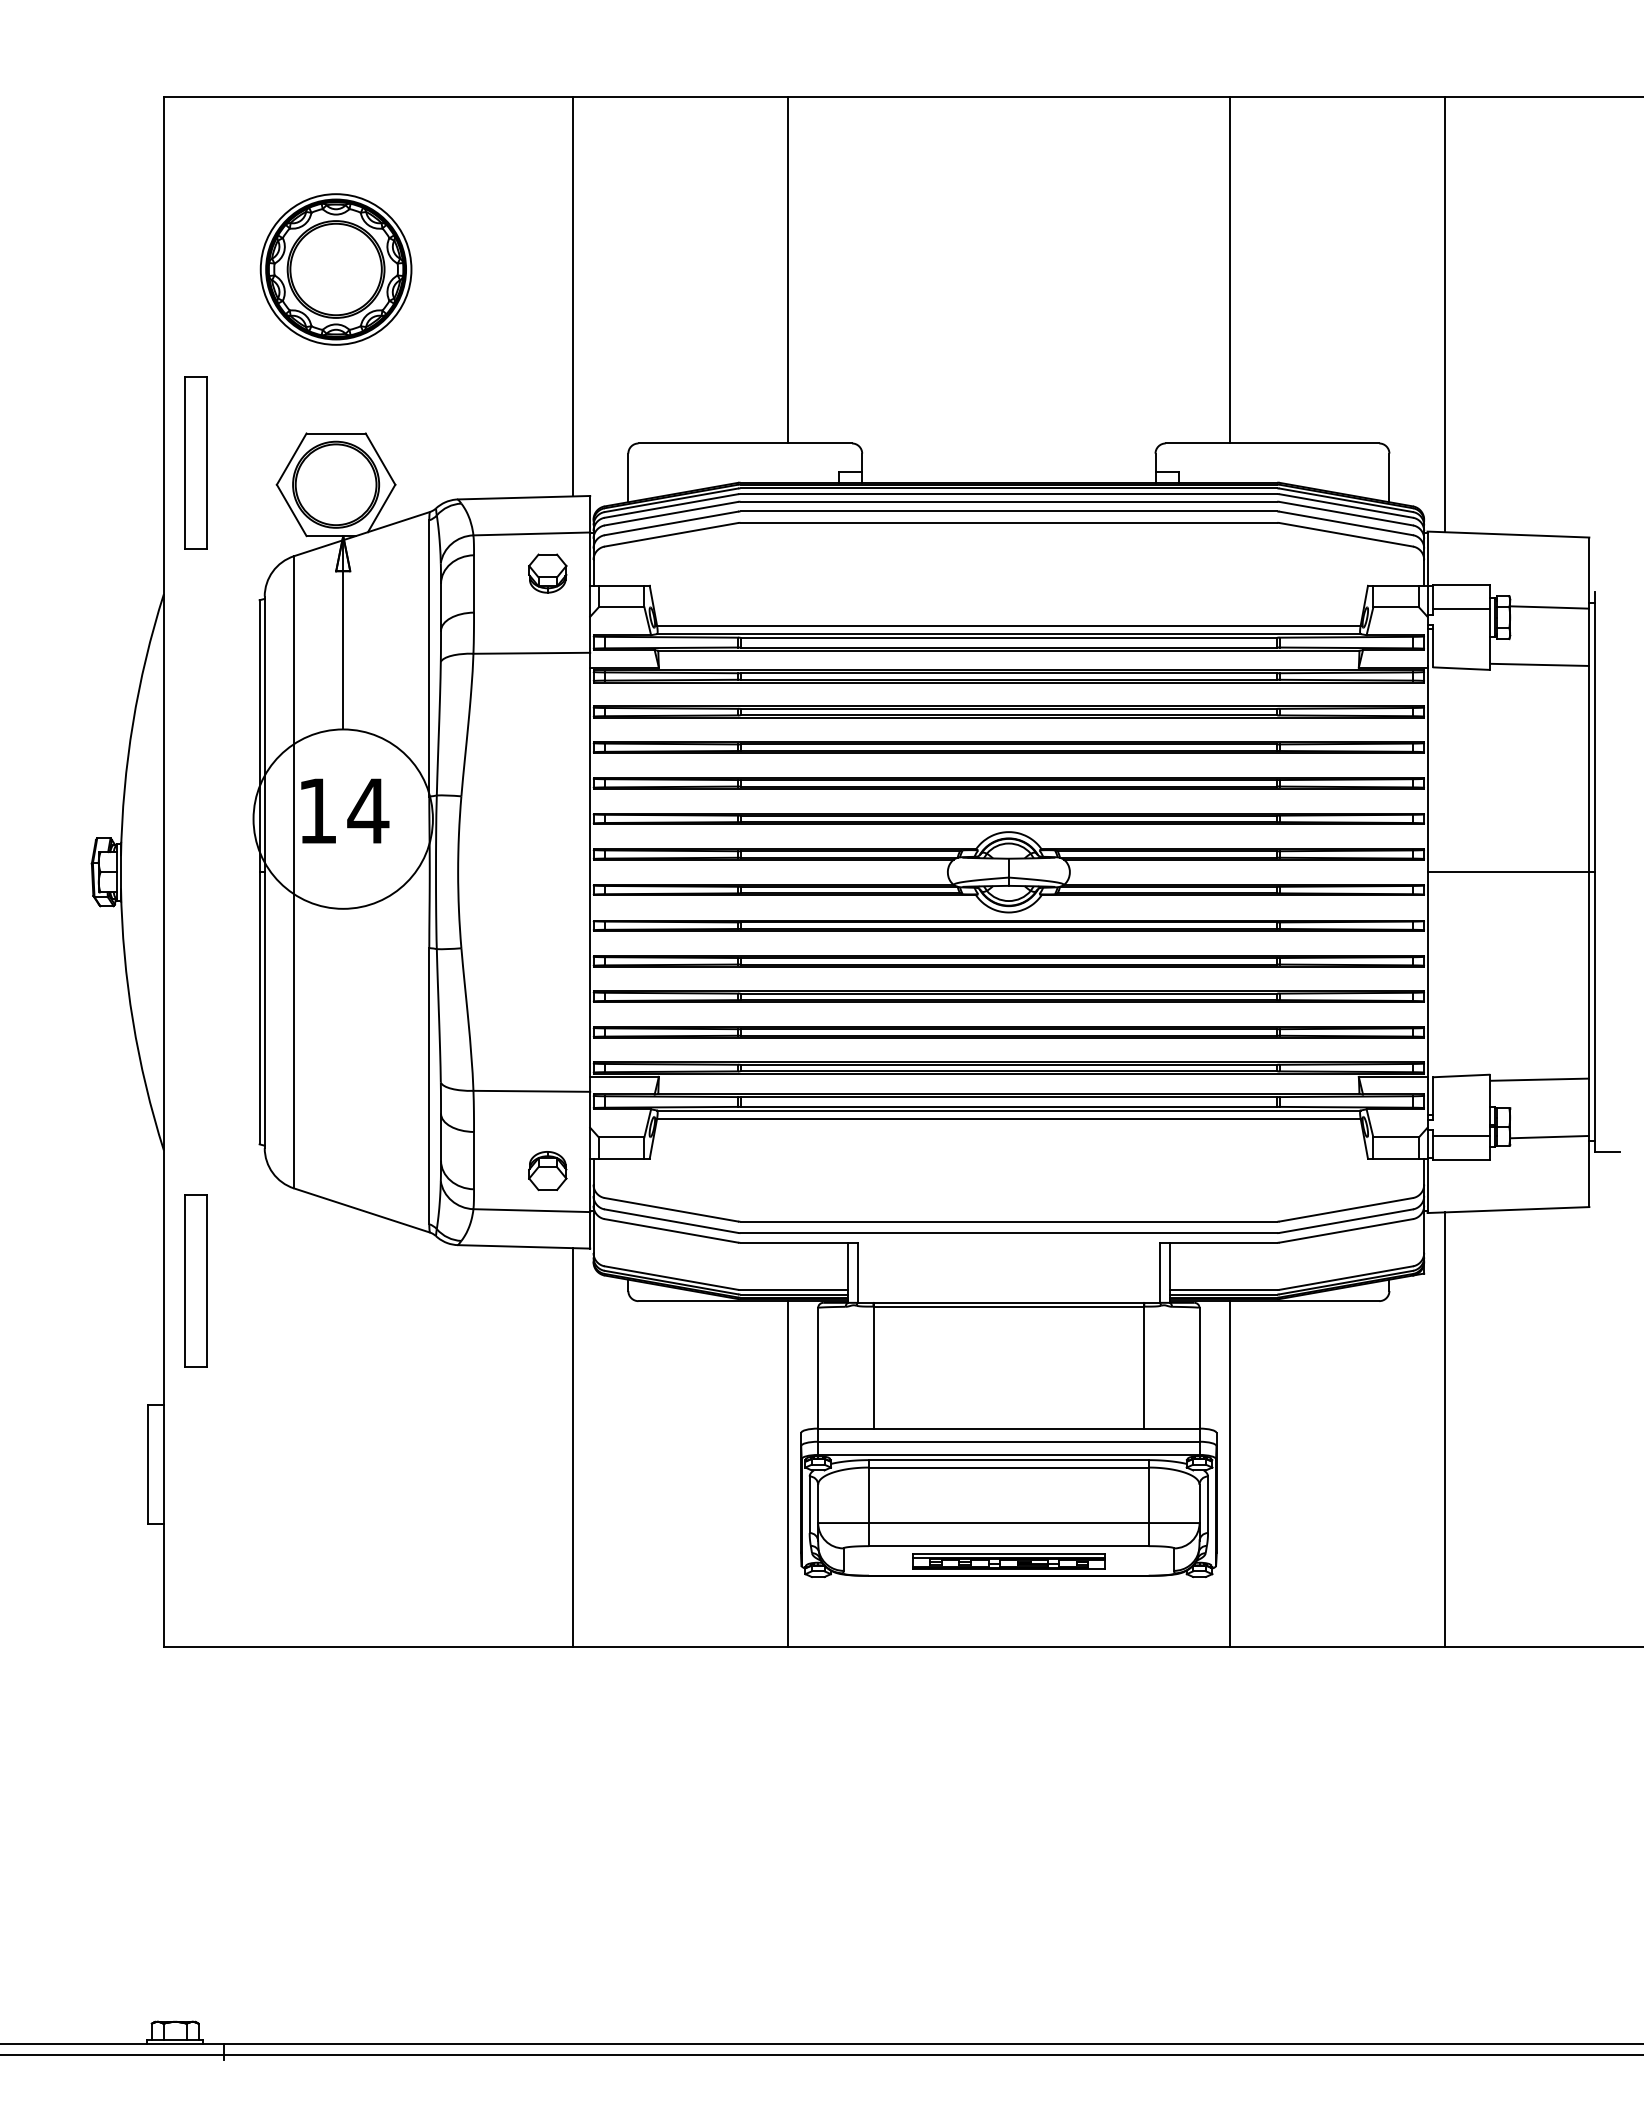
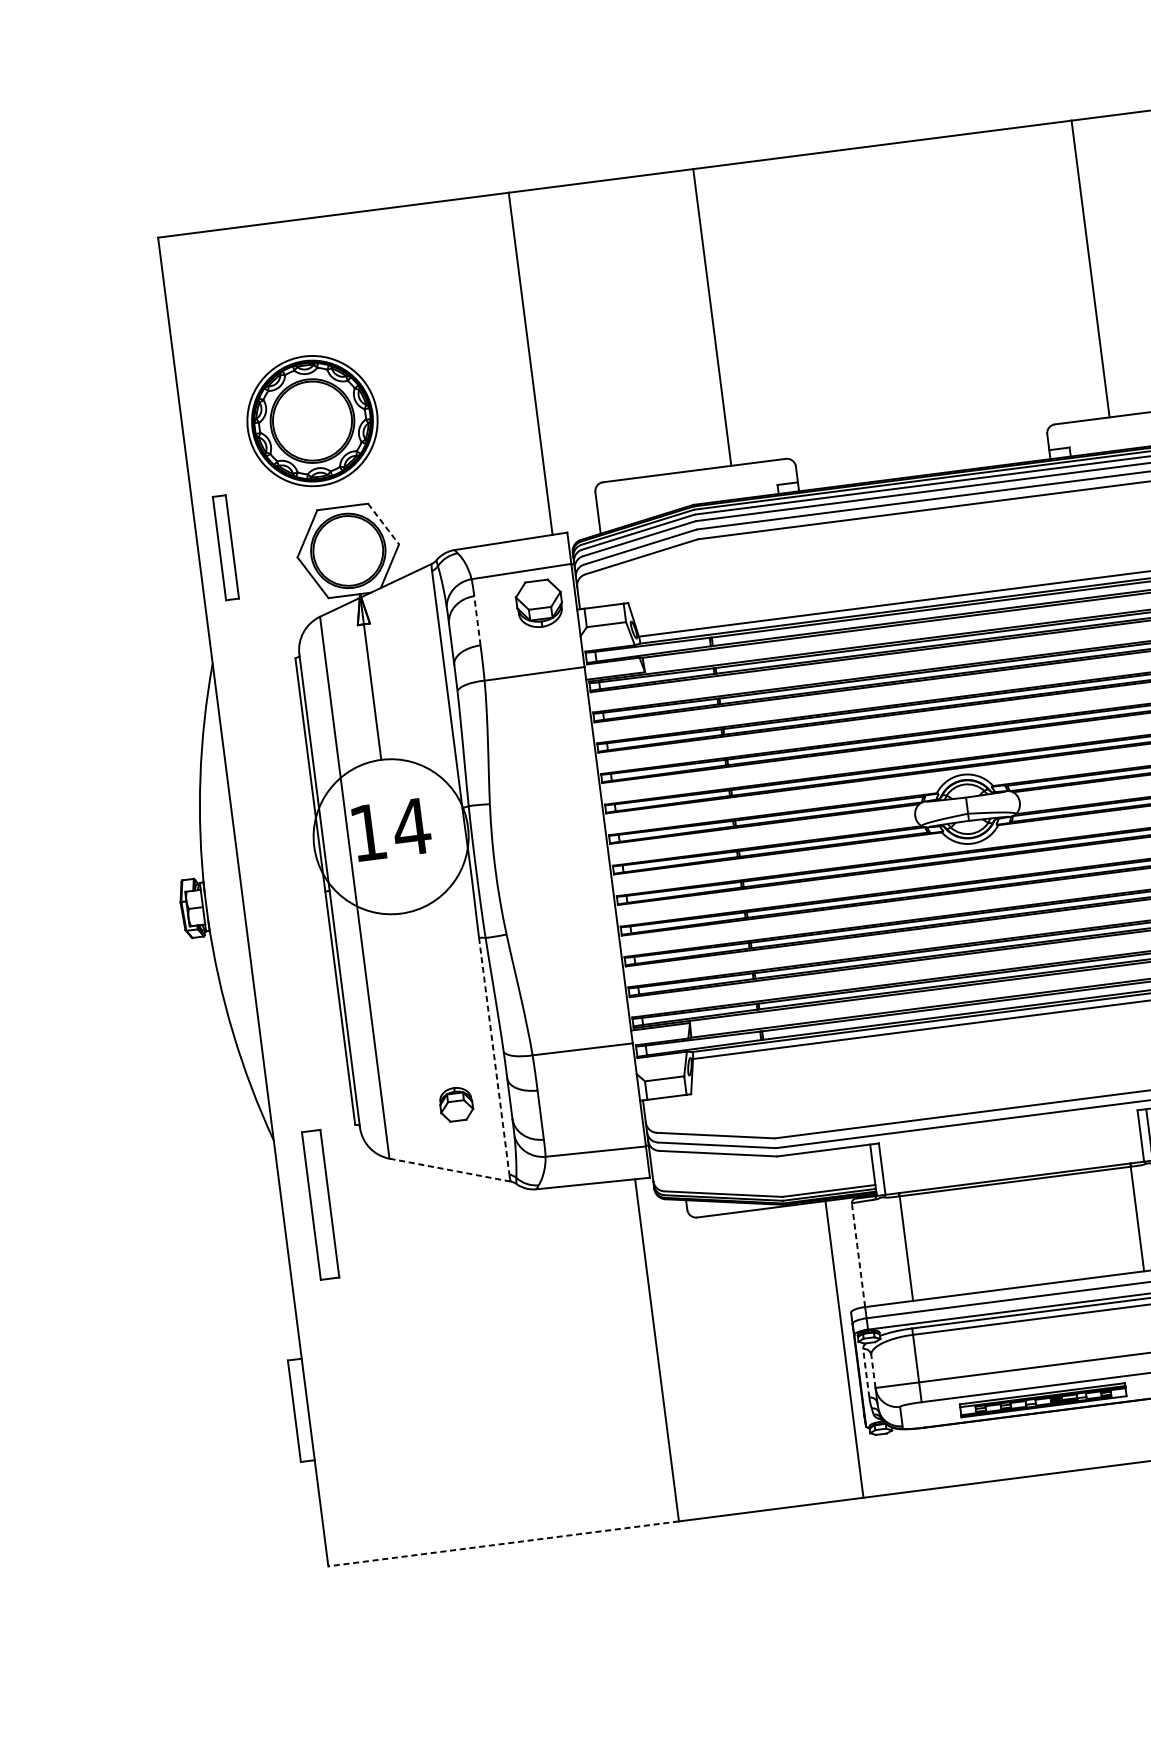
part: (335, 269) -> (311, 421), moved
line: (380, 459) -> (383, 524), solid -> dashed
part: (195, 462) -> (225, 547), size x0.7
part: (547, 573) -> (539, 603), size x1.4
line: (474, 583) -> (477, 620), solid -> dashed
line: (429, 1086) -> (494, 1056), solid -> dashed
part: (547, 1171) -> (456, 1104), moved
line: (362, 1210) -> (450, 1170), solid -> dashed
part: (195, 1280) -> (319, 1204), moved
line: (818, 1367) -> (858, 1254), solid -> dashed
line: (818, 1503) -> (873, 1371), solid -> dashed
line: (809, 1504) -> (866, 1373), solid -> dashed
line: (368, 1647) -> (503, 1544), solid -> dashed

